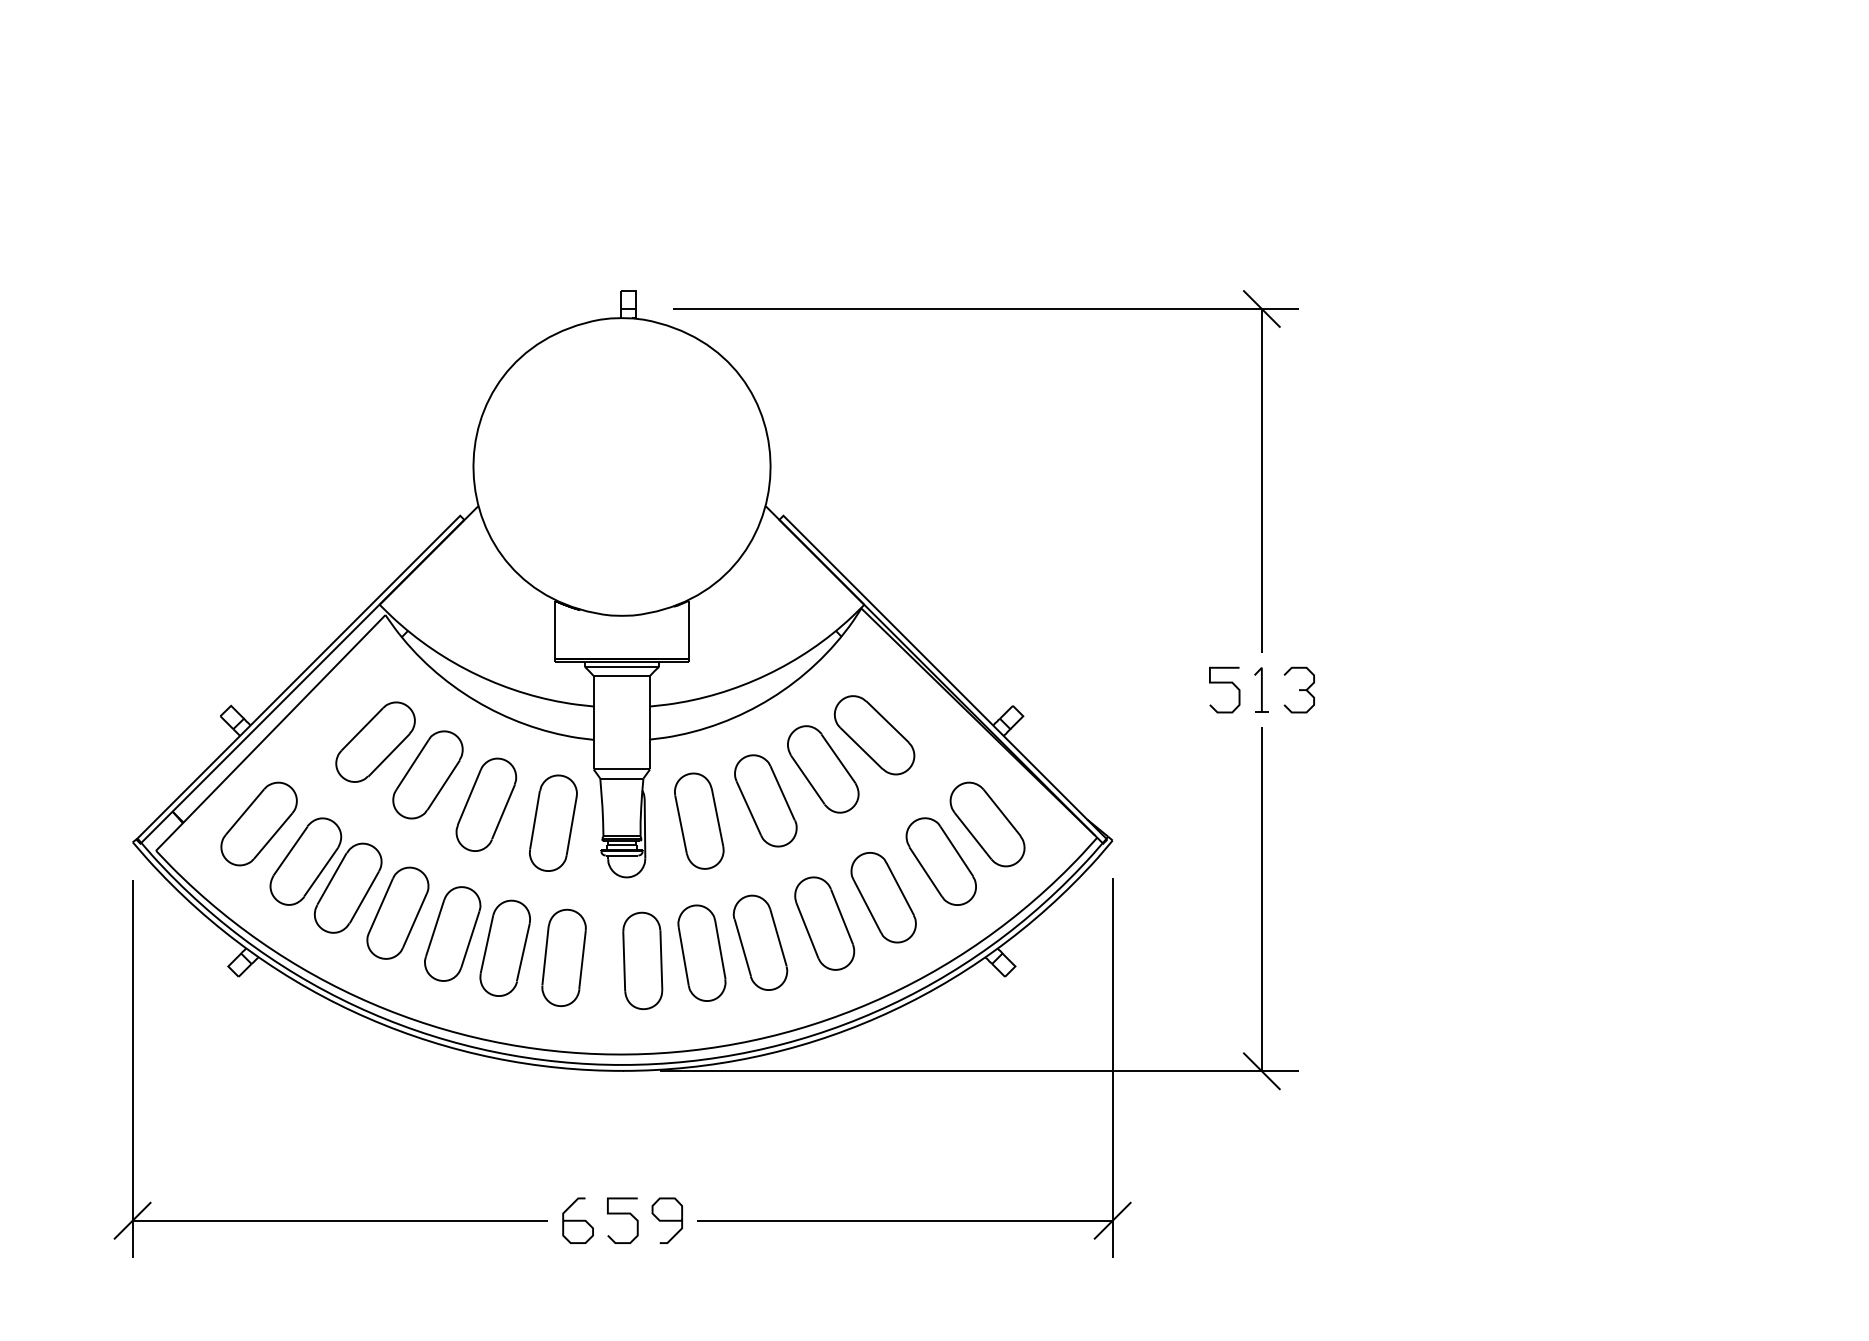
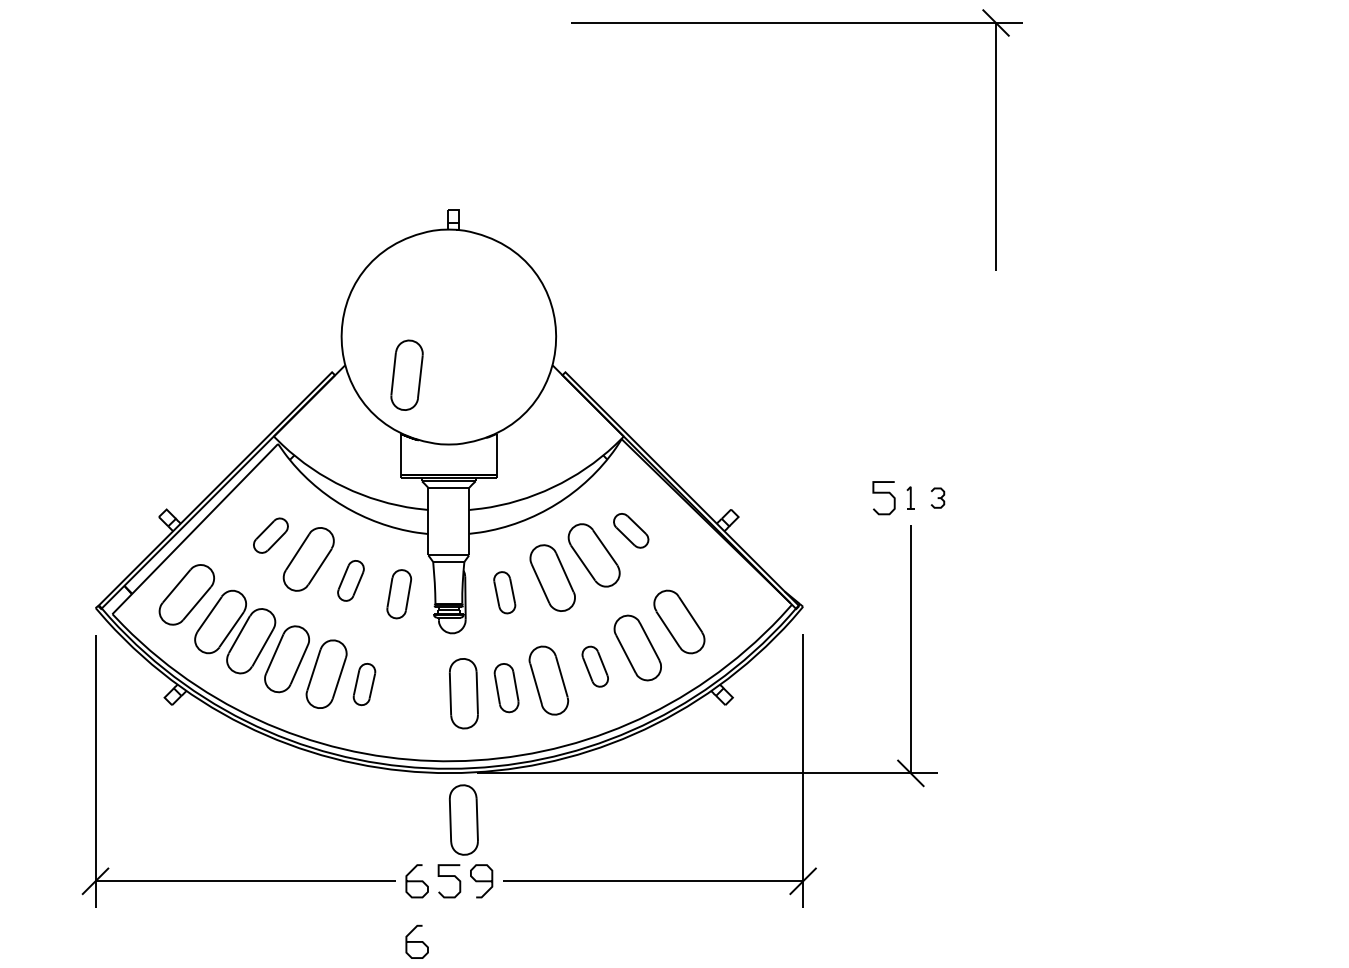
part: (985, 309) -> (796, 23), moved
part: (1261, 689) -> (910, 497), size x0.7
part: (1298, 689) -> (937, 497), size x0.6
part: (874, 735) -> (631, 530), size x0.6
part: (375, 741) -> (270, 535), size x0.6
part: (486, 804) -> (351, 580), size x0.6
part: (699, 820) -> (504, 592), size x0.6
part: (552, 822) -> (398, 593), size x0.7
part: (987, 824) -> (712, 595), removed
part: (824, 923) -> (595, 666), size x0.6
part: (504, 947) -> (364, 683), size x0.6
part: (701, 952) -> (506, 687), size x0.7
part: (563, 957) -> (406, 374), moved
part: (642, 1135) -> (463, 819), added
curve: (577, 1304) -> (416, 941), added

